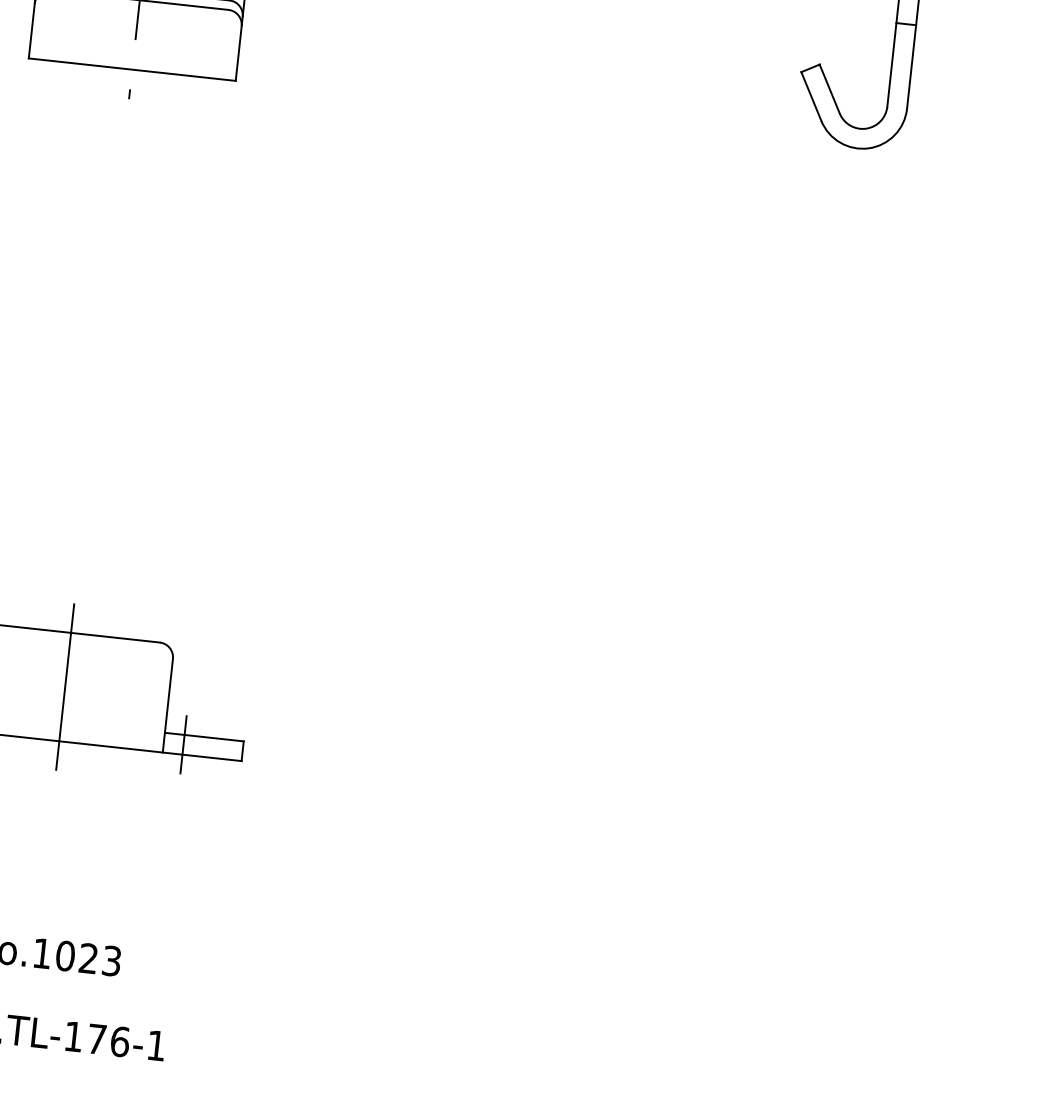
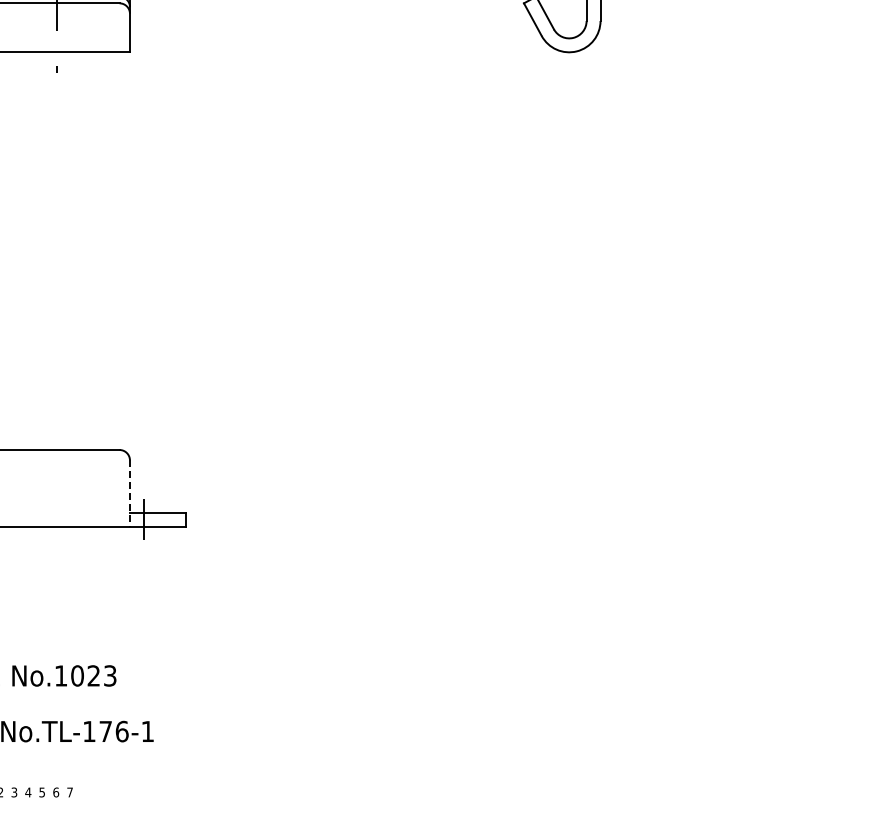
line: (64, 687) -> (56, 488), removed
line: (167, 705) -> (129, 493), solid -> dashed

